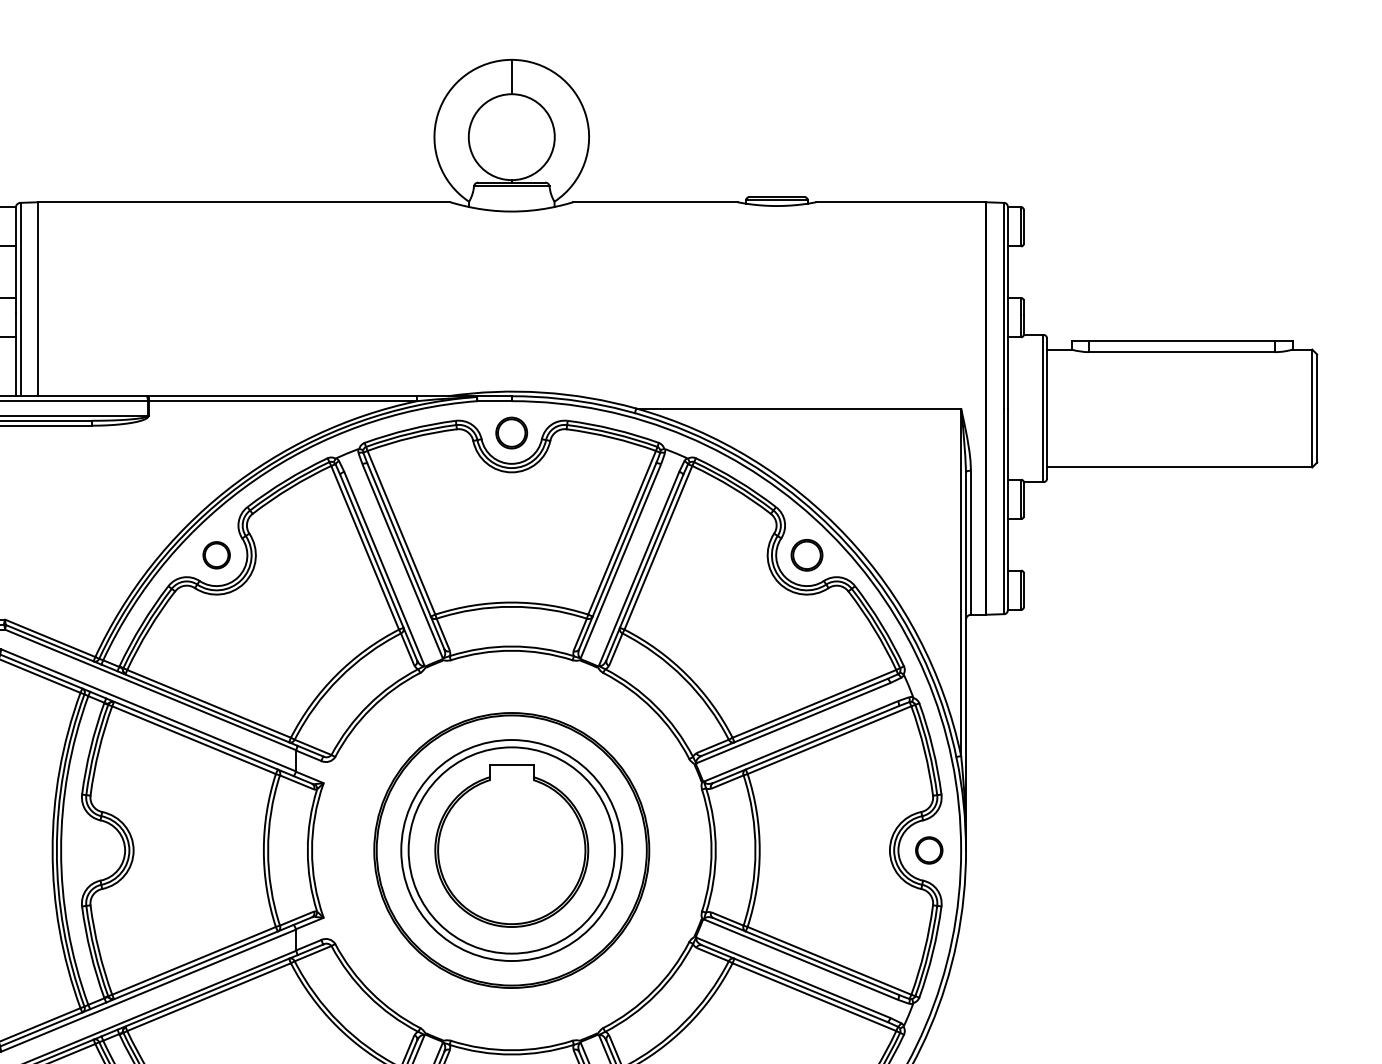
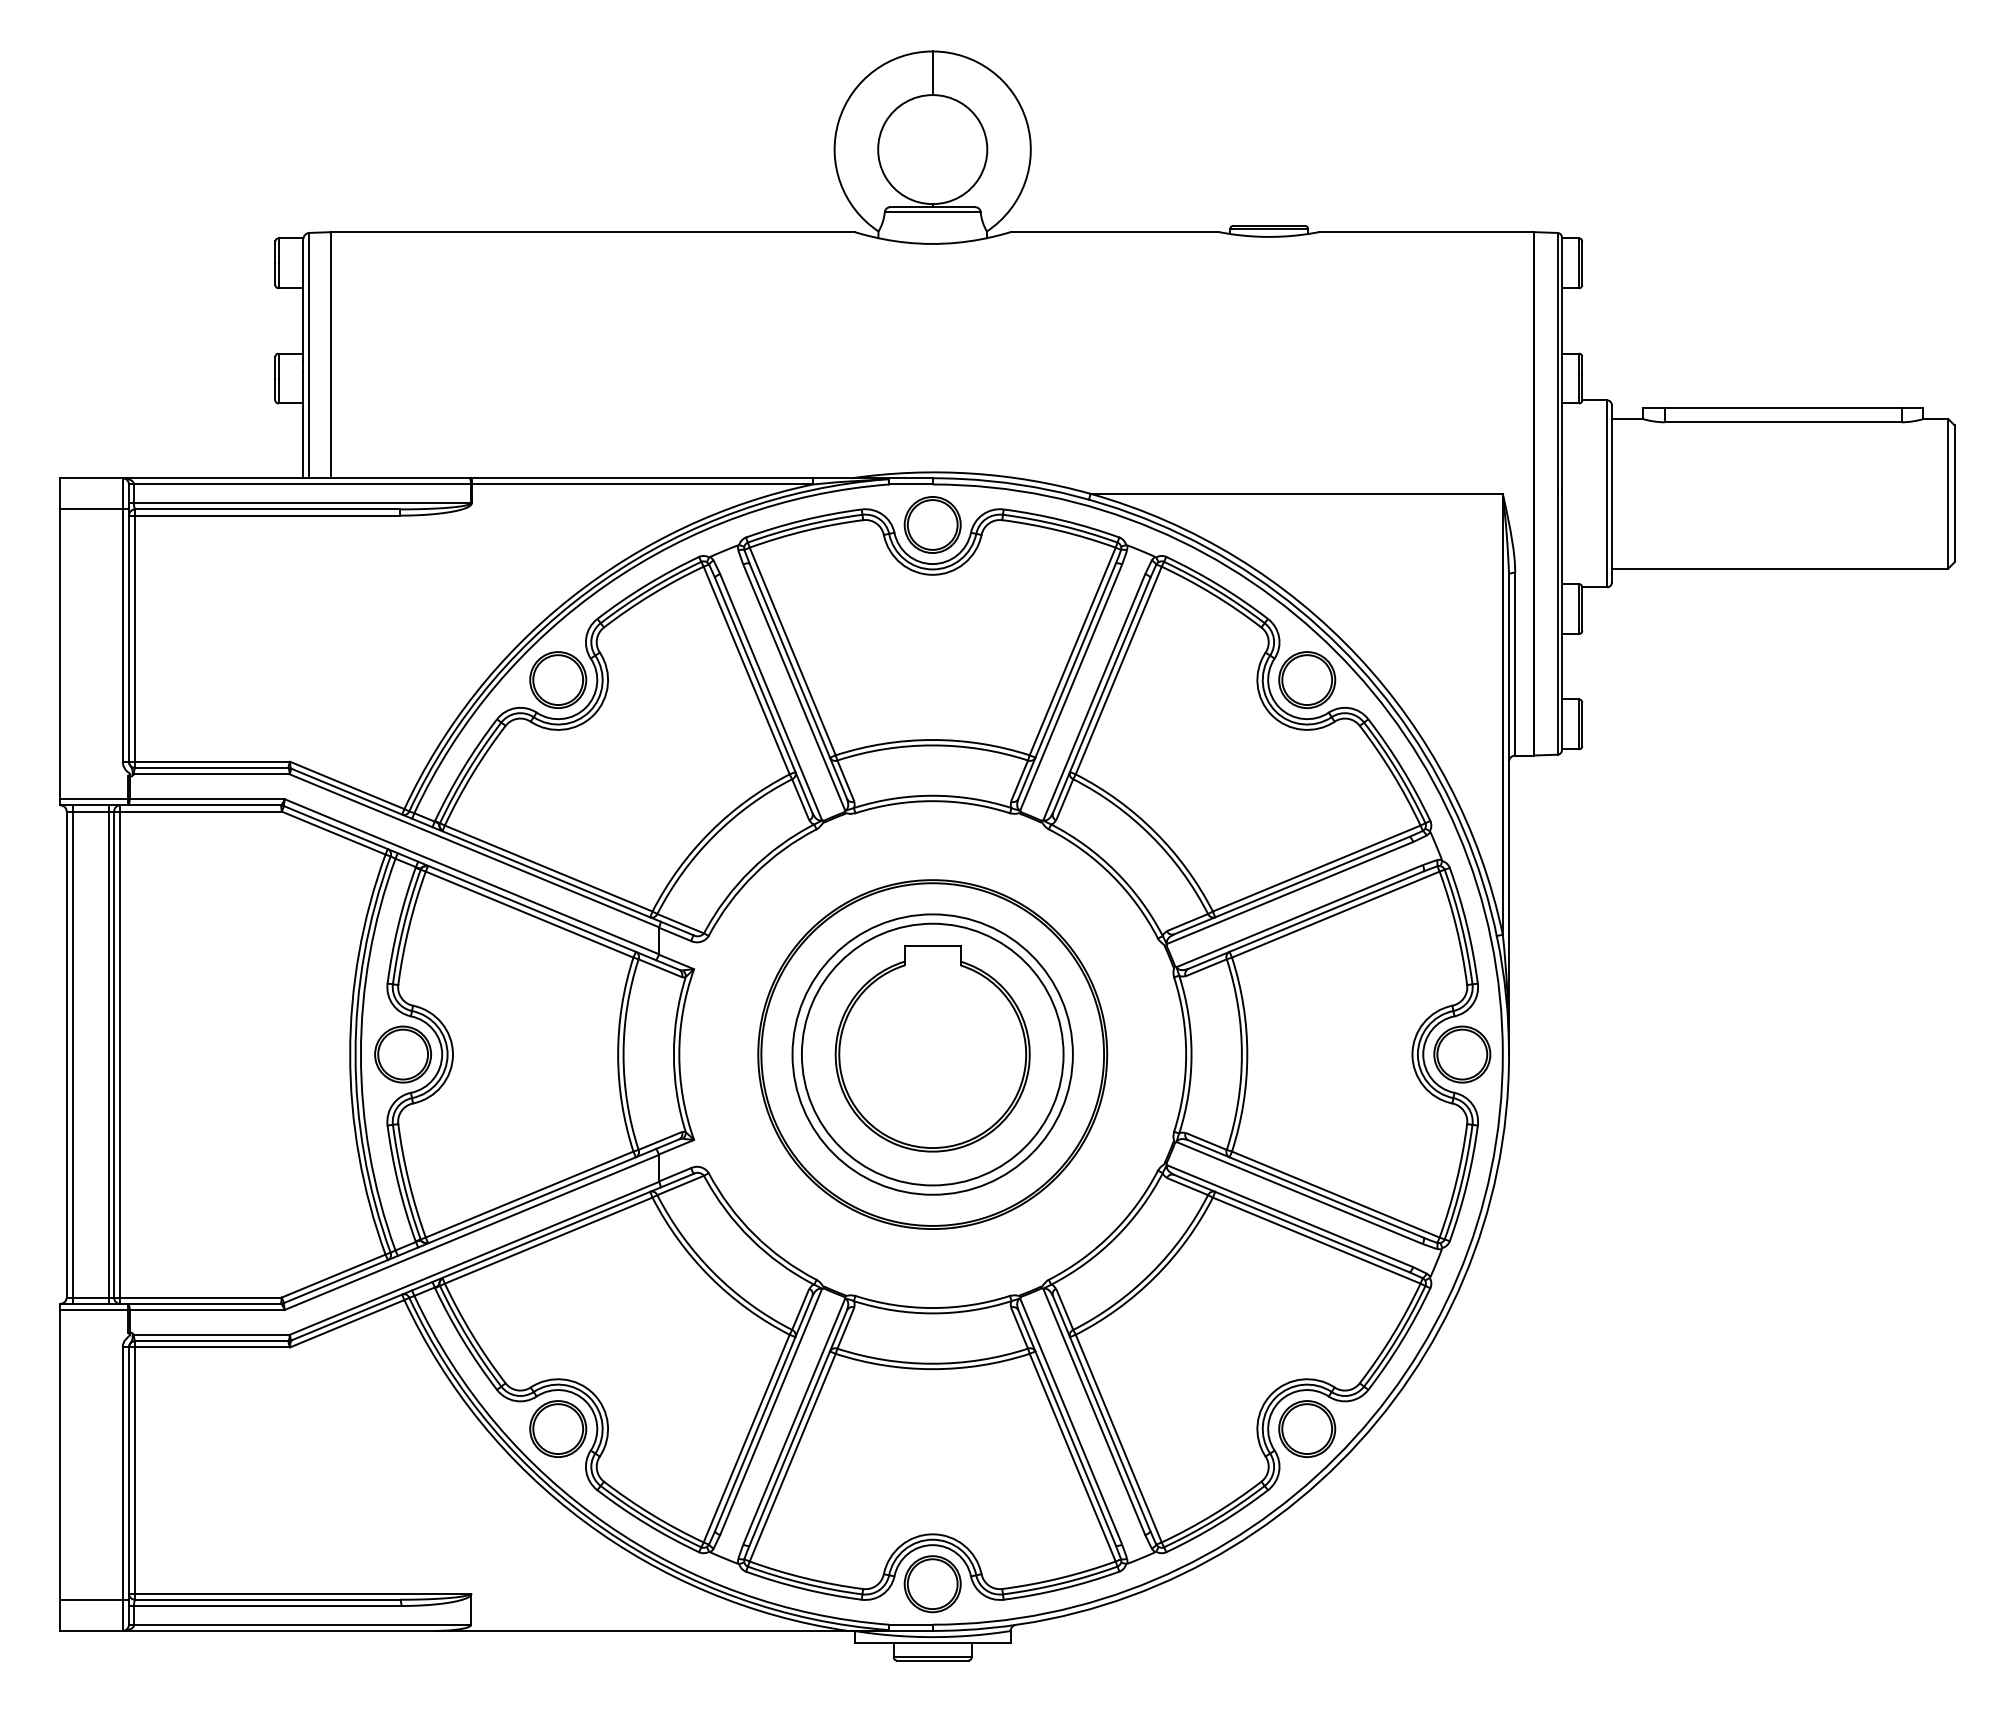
part: (511, 432) -> (932, 524), size x1.43
part: (216, 554) -> (558, 679), size x1.67
part: (807, 554) -> (1307, 679), size x1.43
part: (93, 850) -> (402, 1054), added
part: (929, 850) -> (1462, 1054), size x1.67

